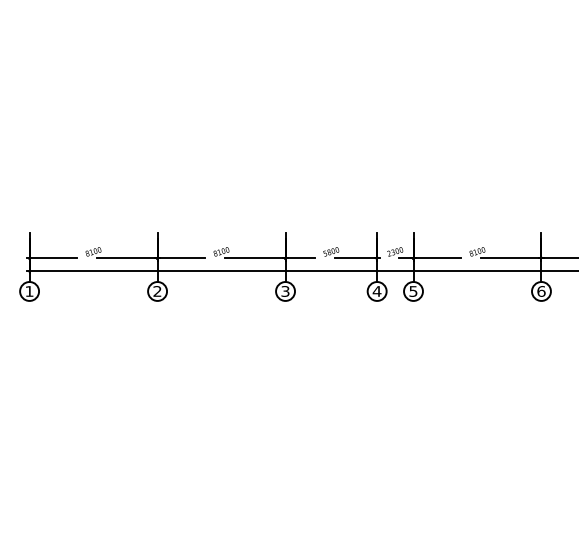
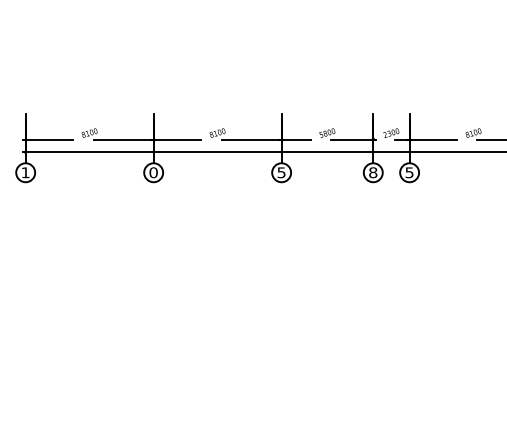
text: (285, 290) -> (281, 171), 3 -> 5
text: (157, 291) -> (153, 172), 2 -> 0
text: (376, 291) -> (372, 172), 4 -> 8

